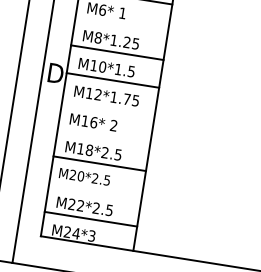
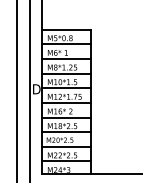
line: (121, 24) -> (66, 58), added
line: (108, 107) -> (66, 102), added
line: (103, 135) -> (66, 117), added
line: (95, 190) -> (66, 146), added

